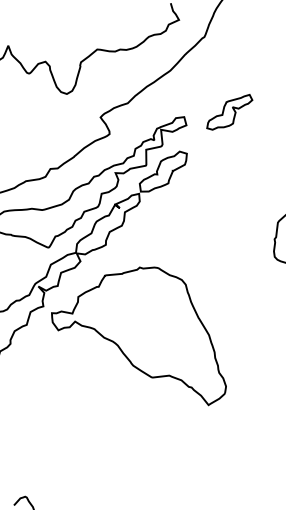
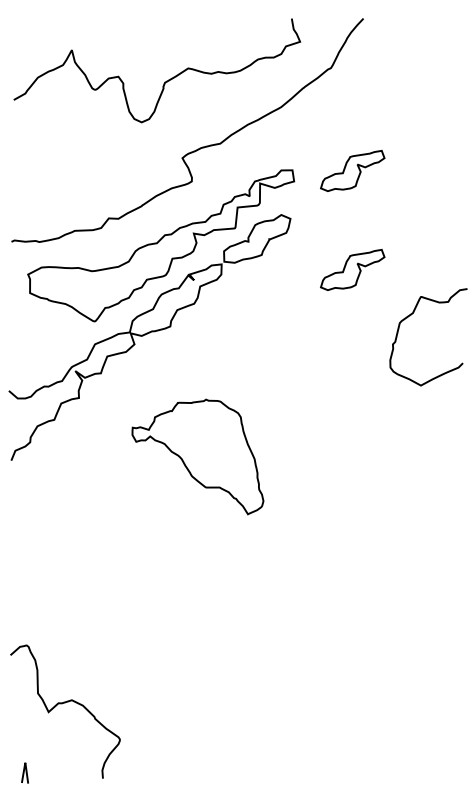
part: (237, 186) -> (352, 269), added
part: (137, 340) -> (197, 456), size x0.6

